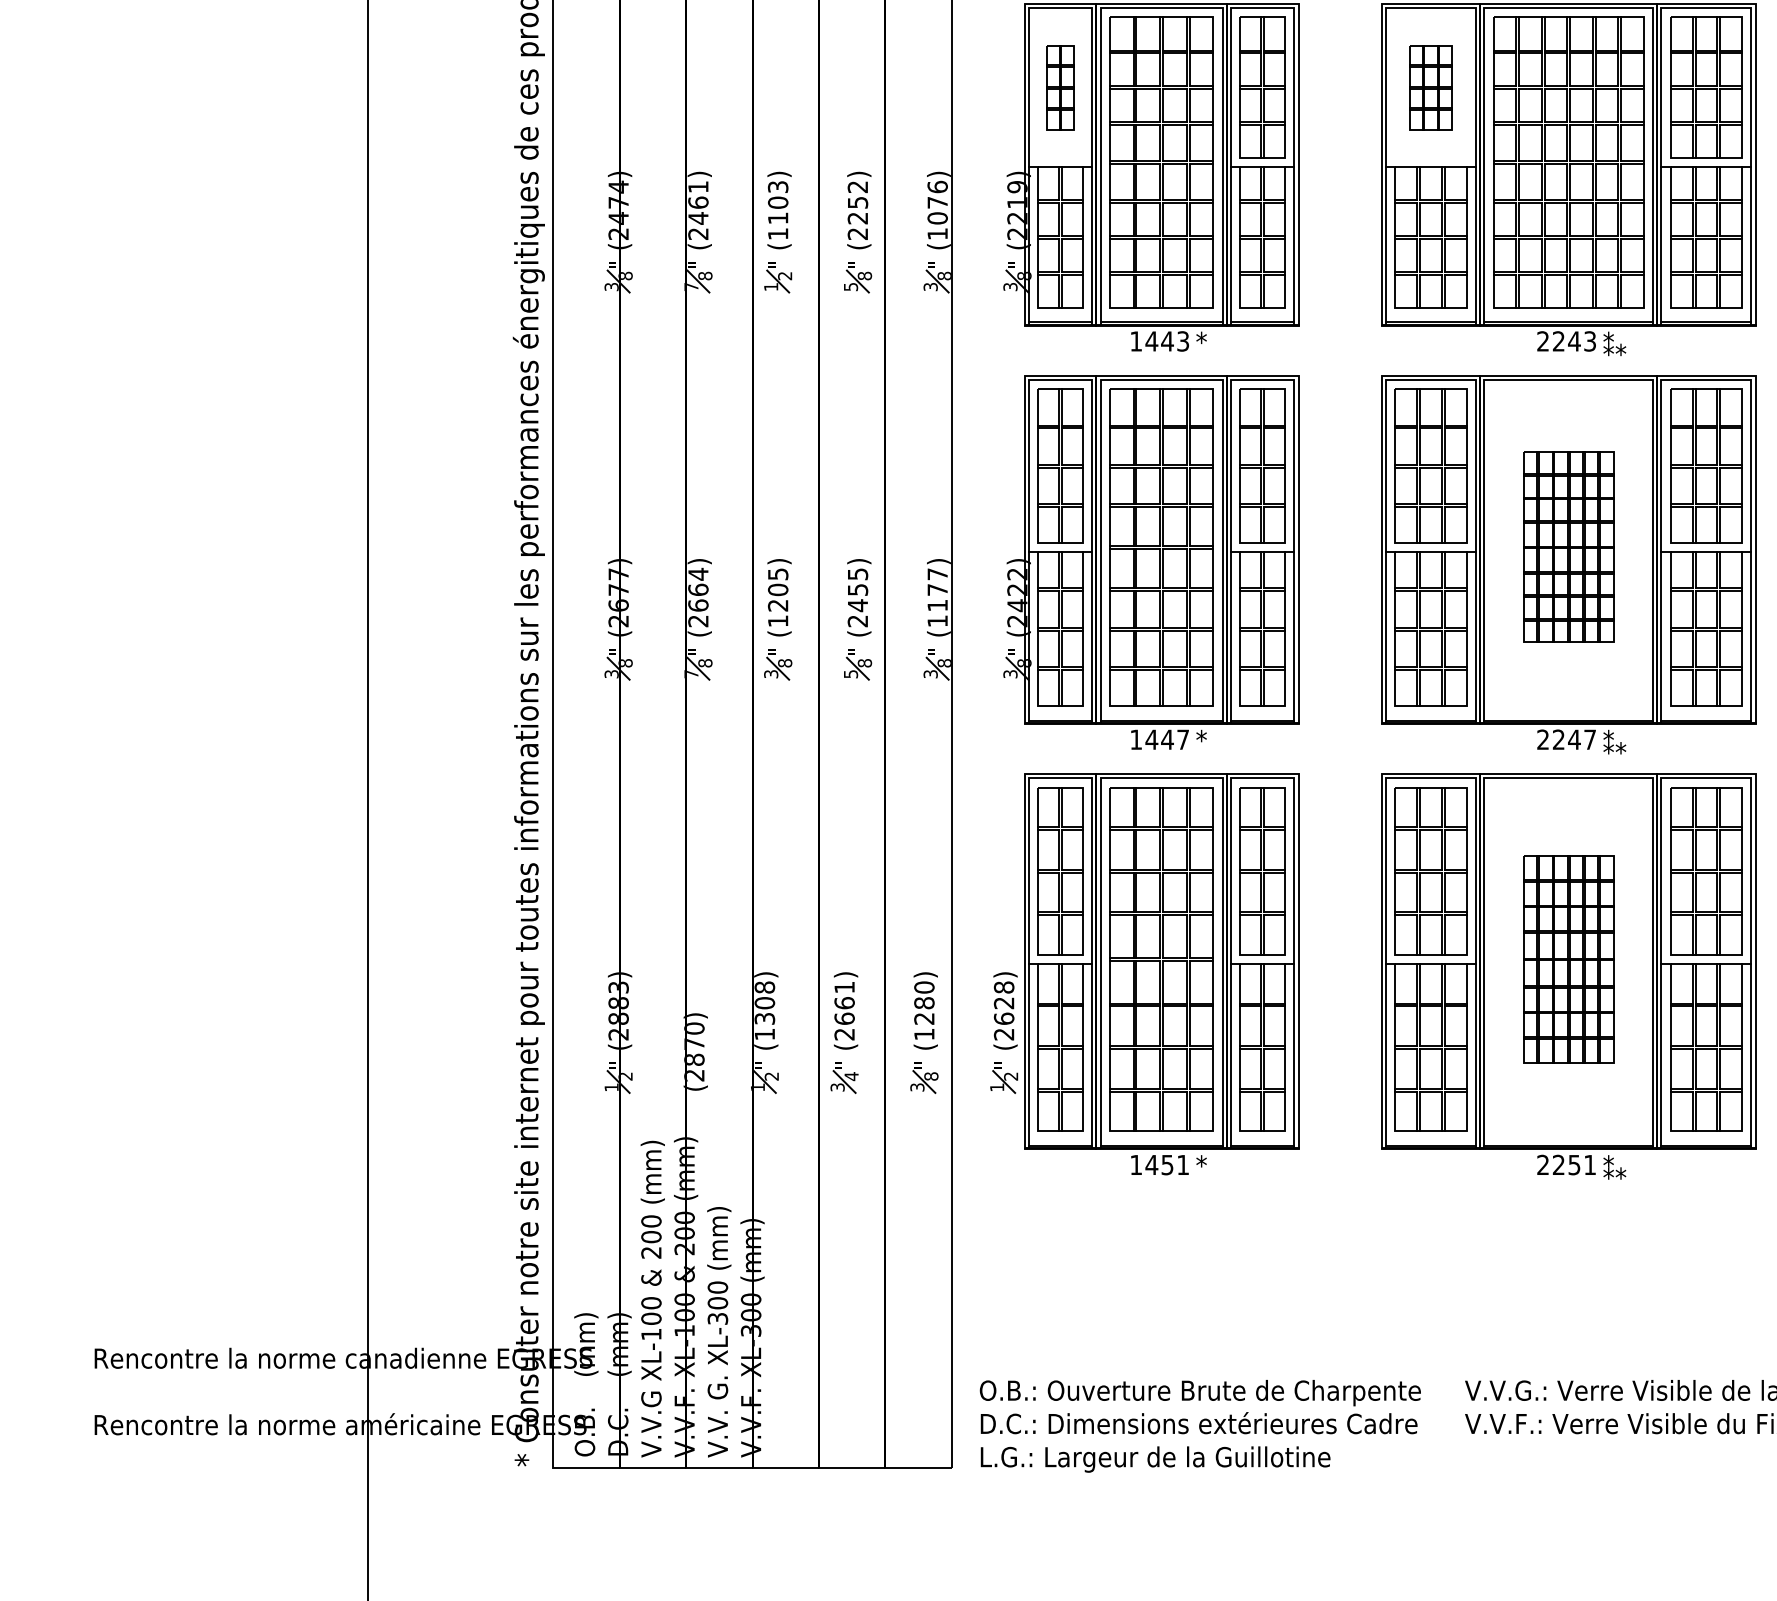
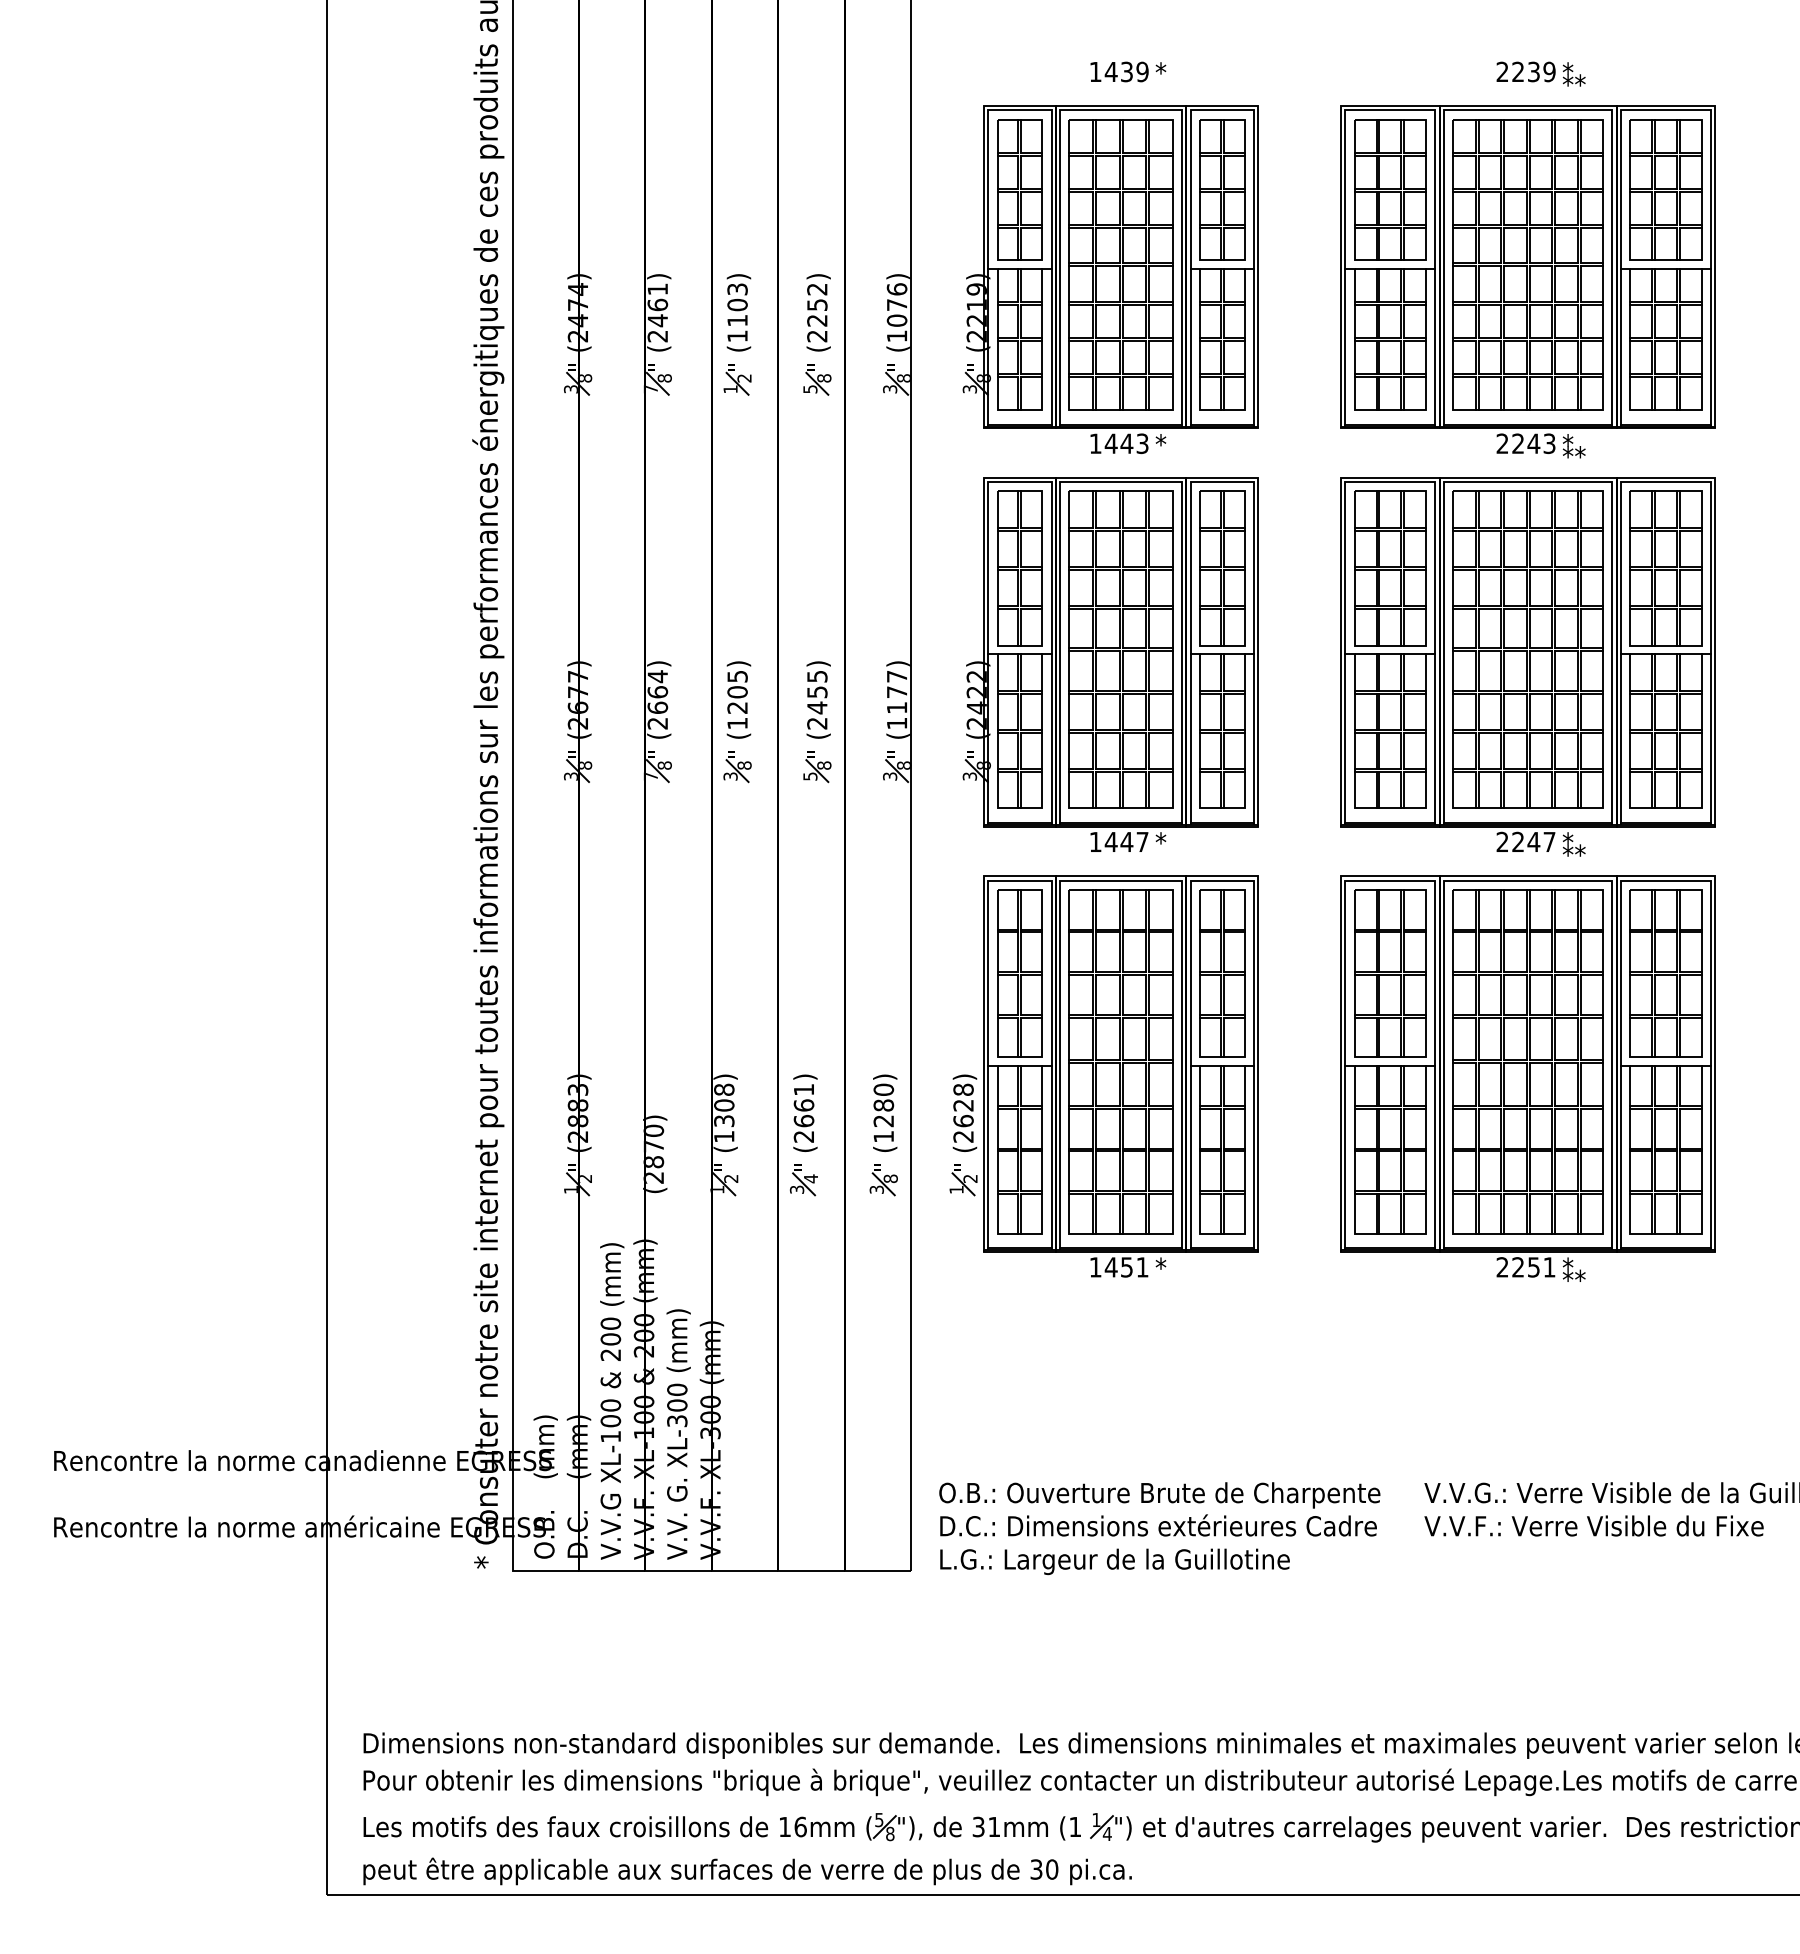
part: (1060, 87) -> (1019, 189), size x1.67
part: (1431, 87) -> (1390, 189), size x1.67
part: (1568, 547) -> (1527, 649), size x1.67
part: (1568, 959) -> (1527, 1061), size x1.67

